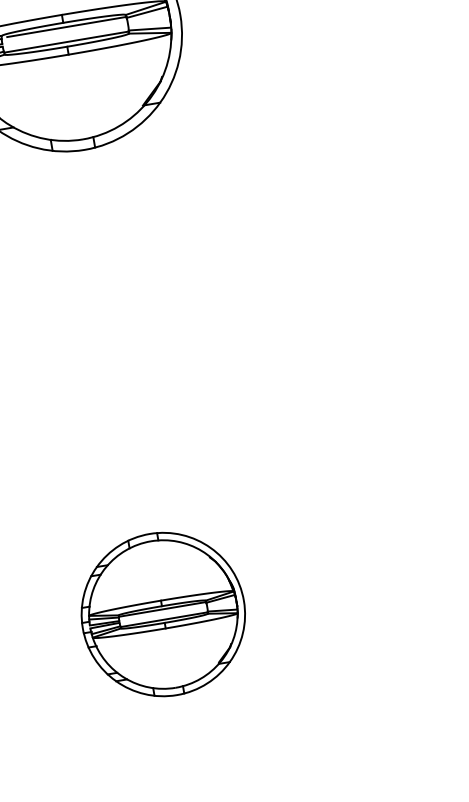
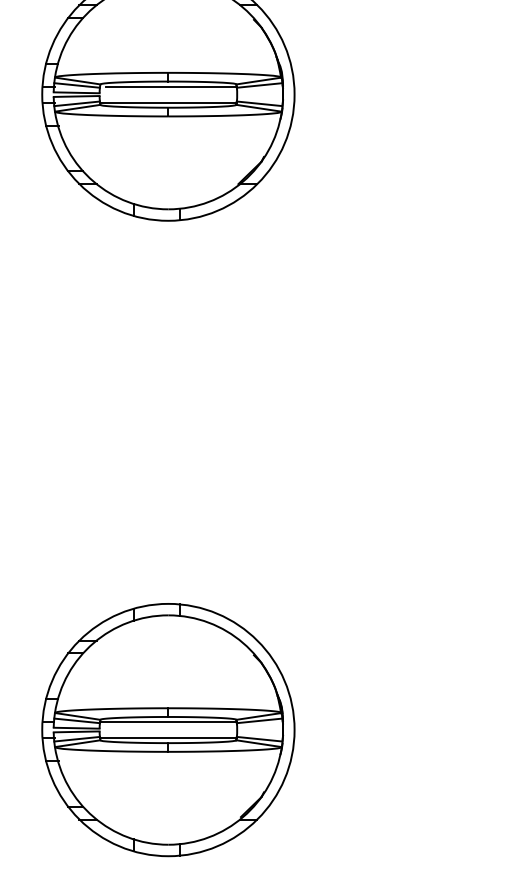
part: (163, 614) -> (168, 730), size x1.43

